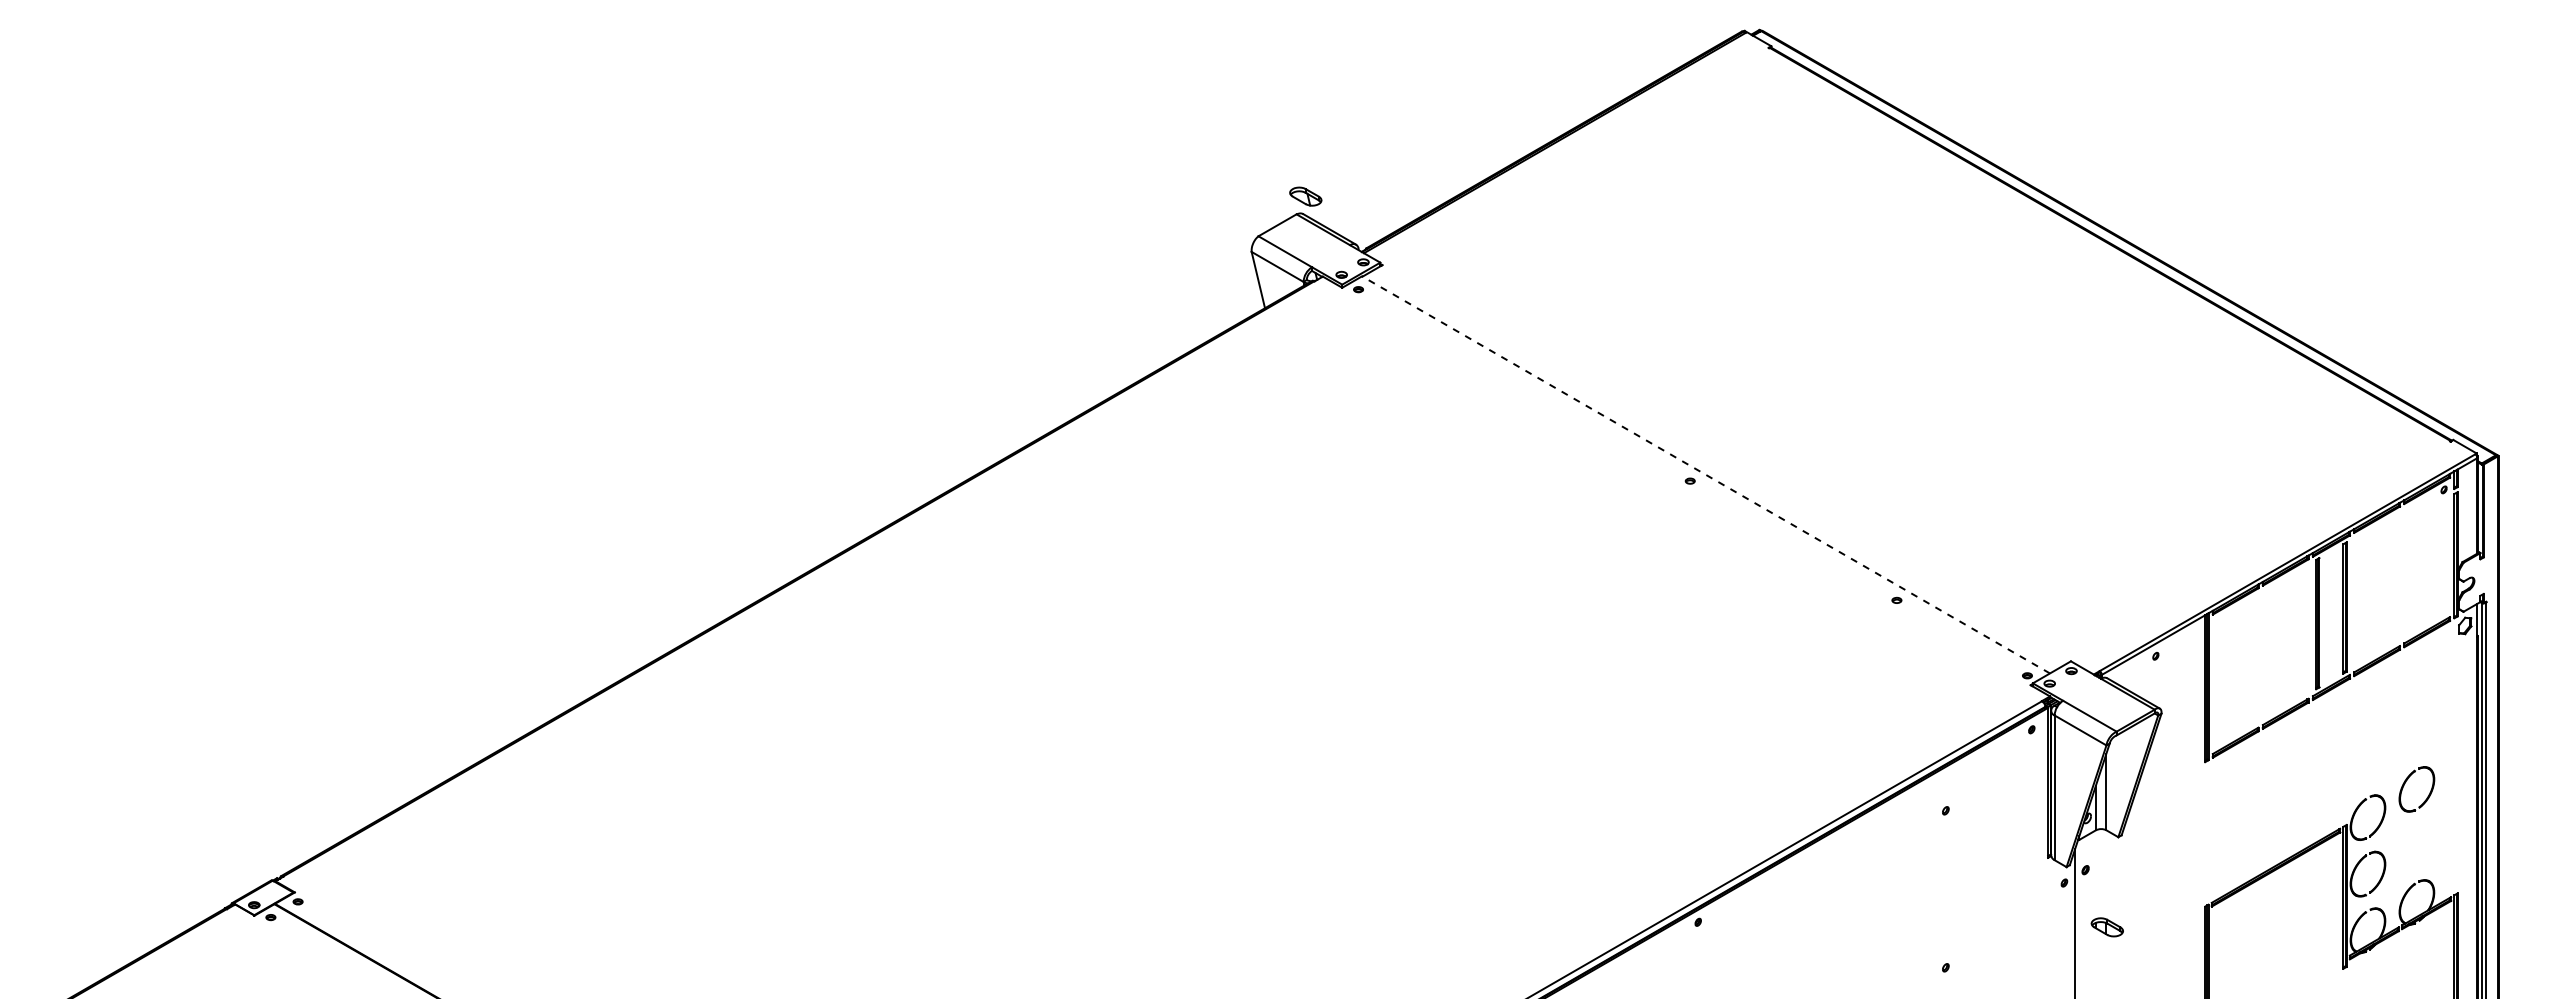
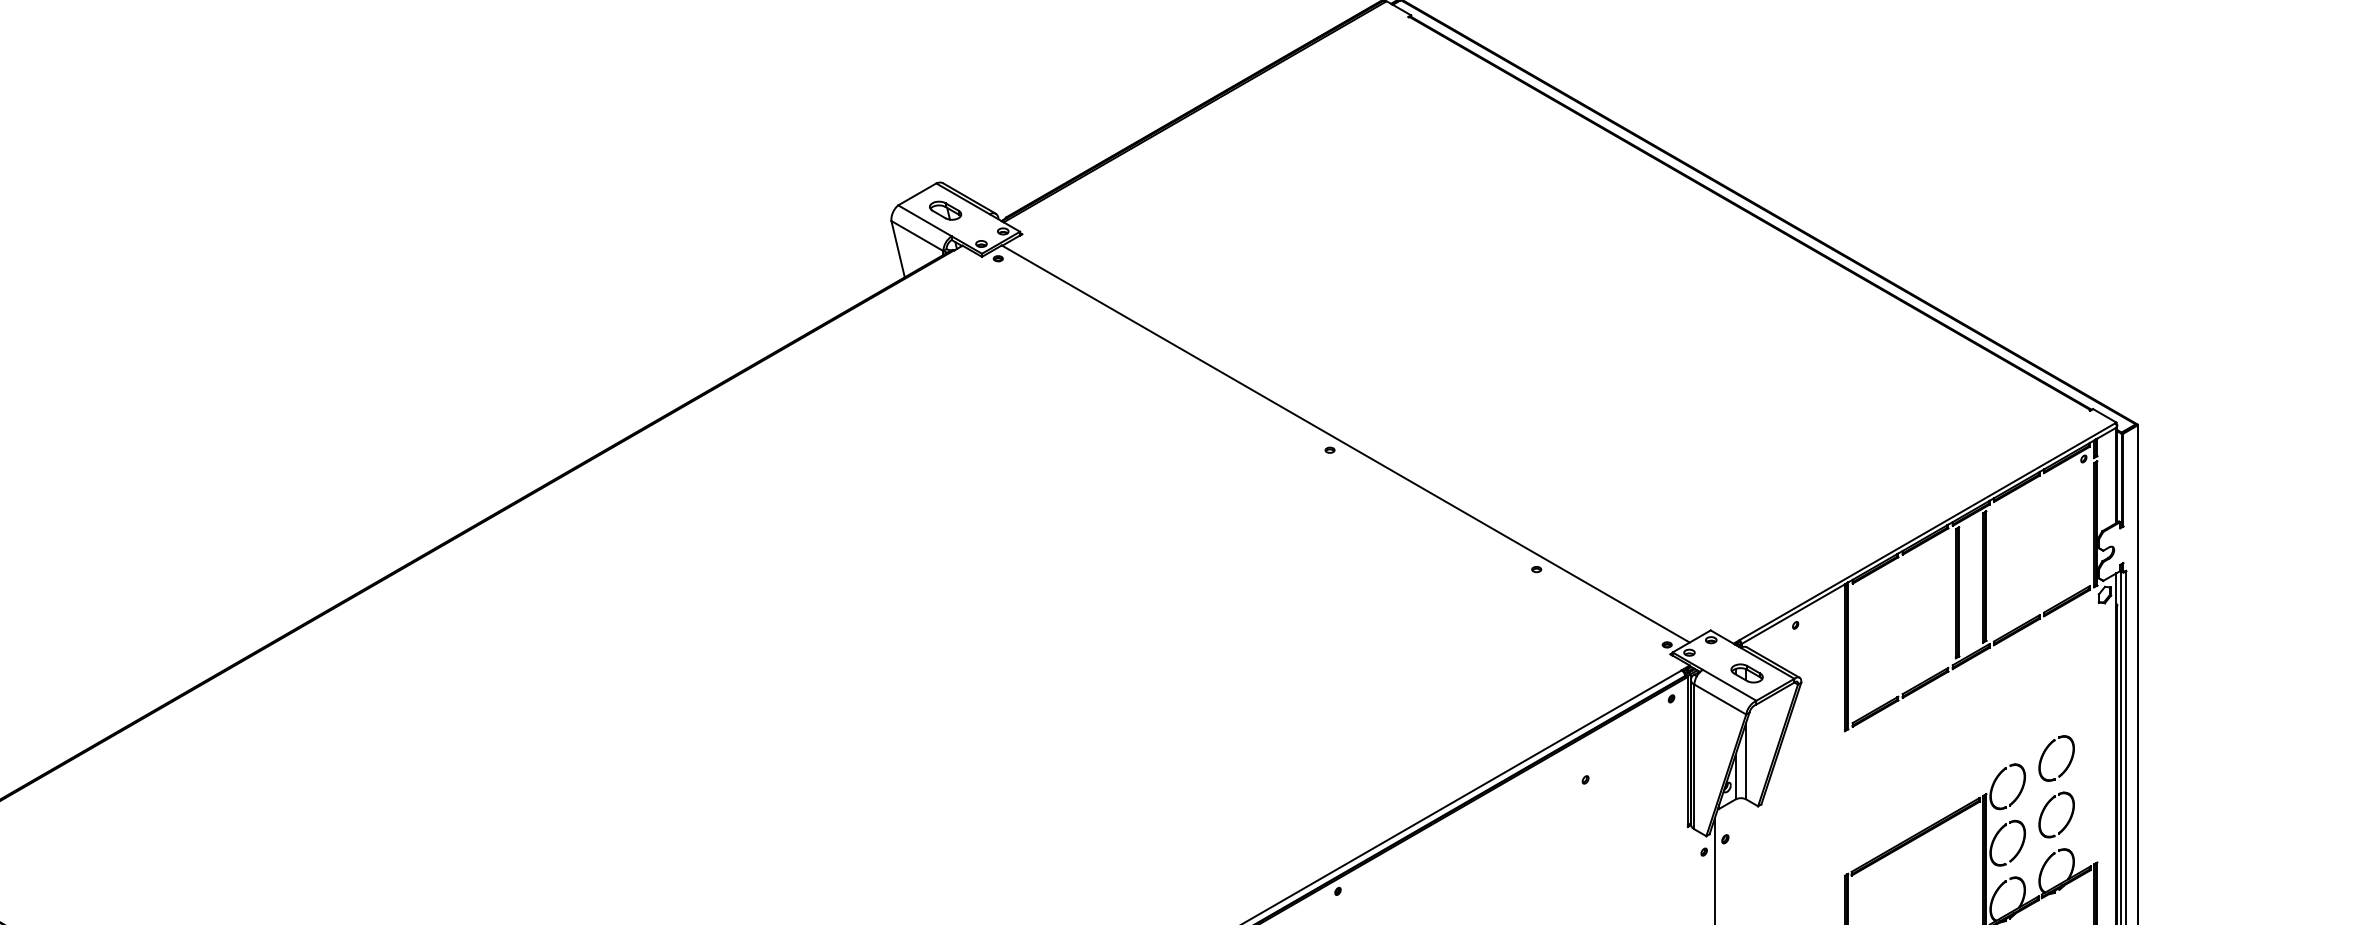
part: (1305, 196) -> (945, 210), moved
line: (1705, 474) -> (1345, 443), dashed -> solid
part: (2407, 837) -> (2047, 806), added
part: (2106, 927) -> (1746, 673), moved

